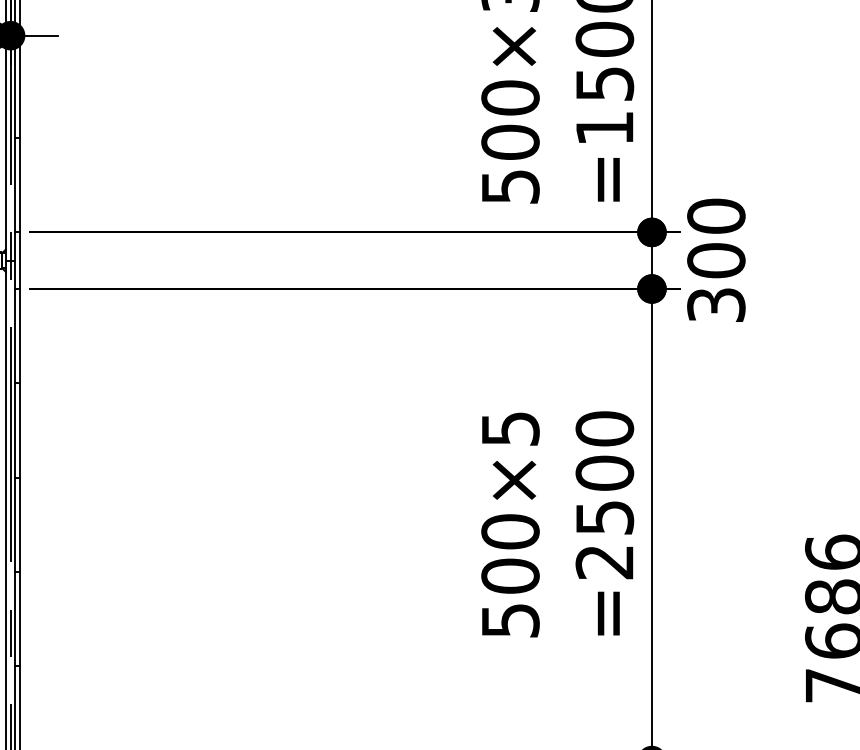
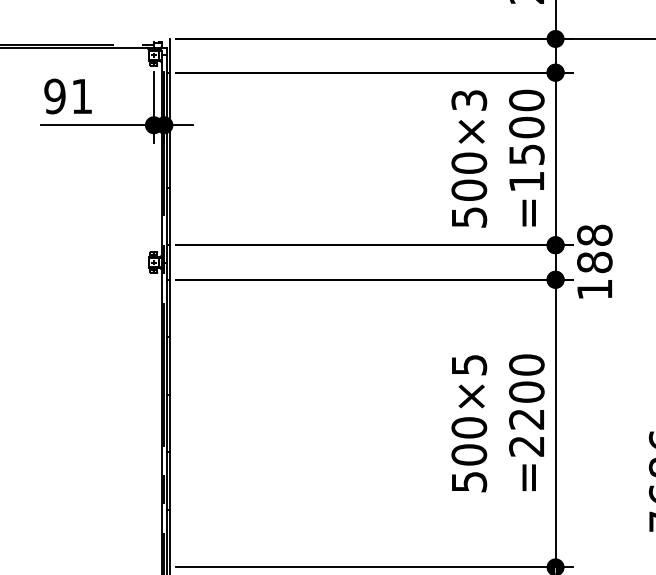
text: (715, 259) -> (594, 261), 300 -> 188
text: (604, 518) -> (526, 419), =2500 -> =2200

